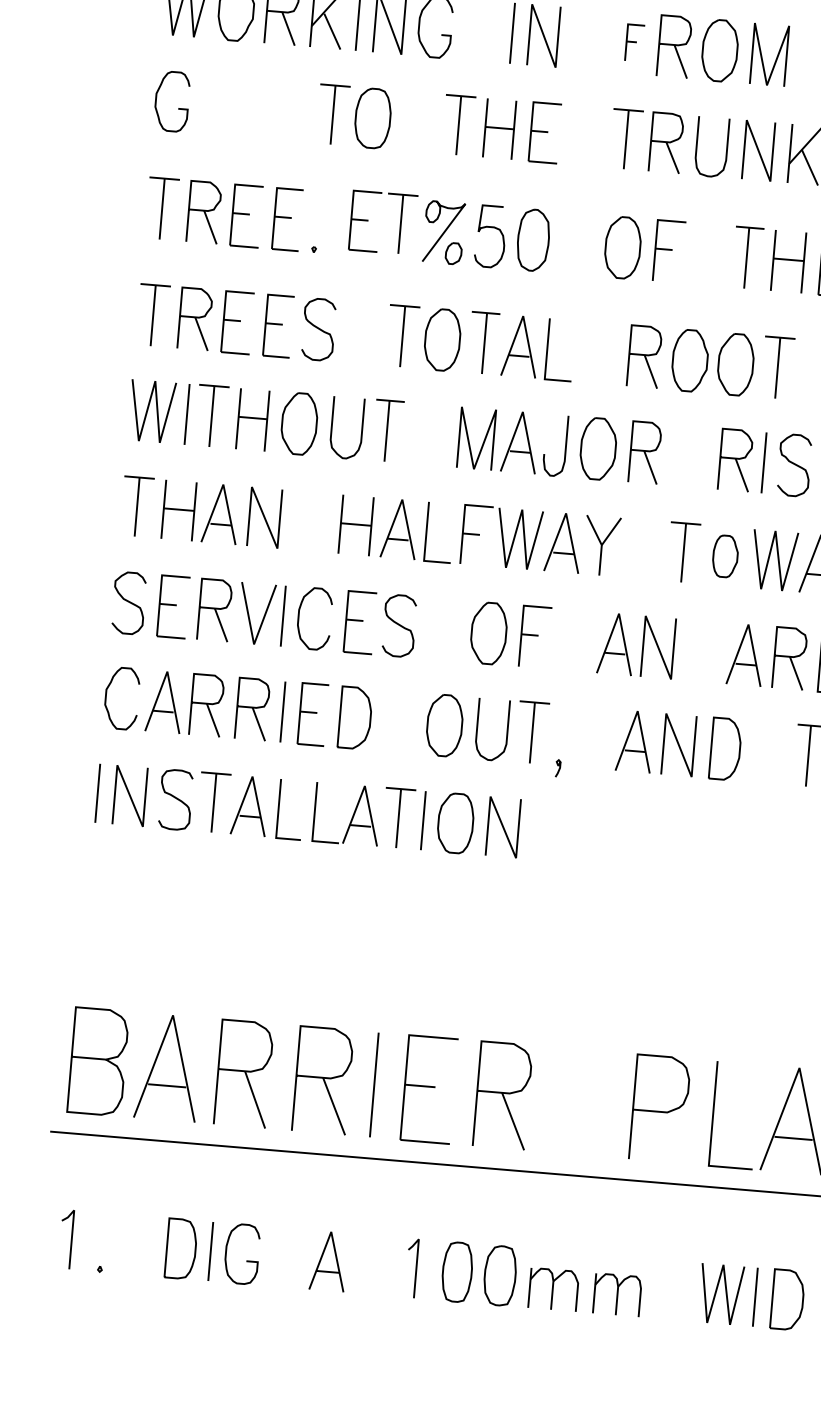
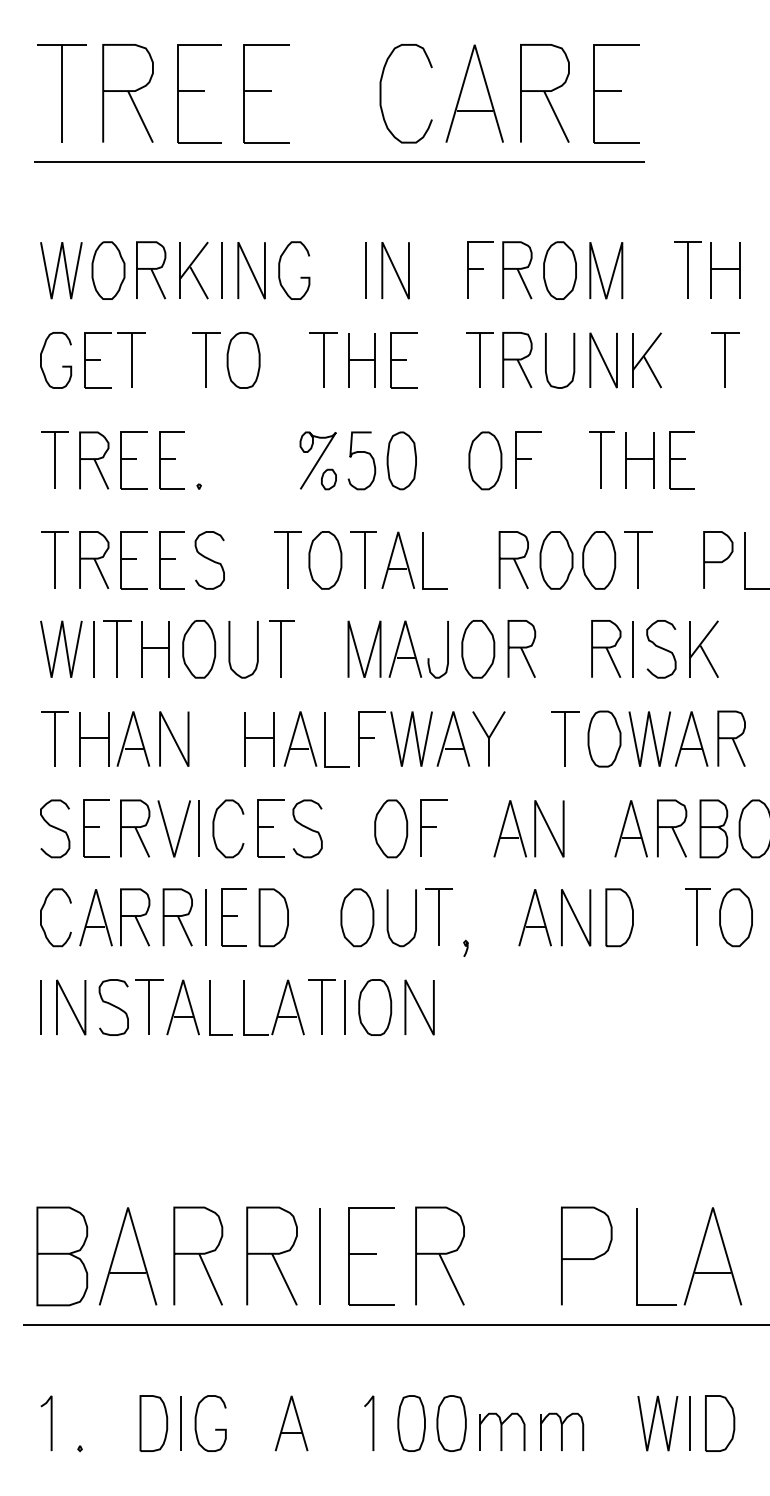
part: (634, 42) -> (480, 269), size x1.67
part: (367, 221) -> (100, 360), moved
part: (725, 555) -> (604, 738), size x1.43

